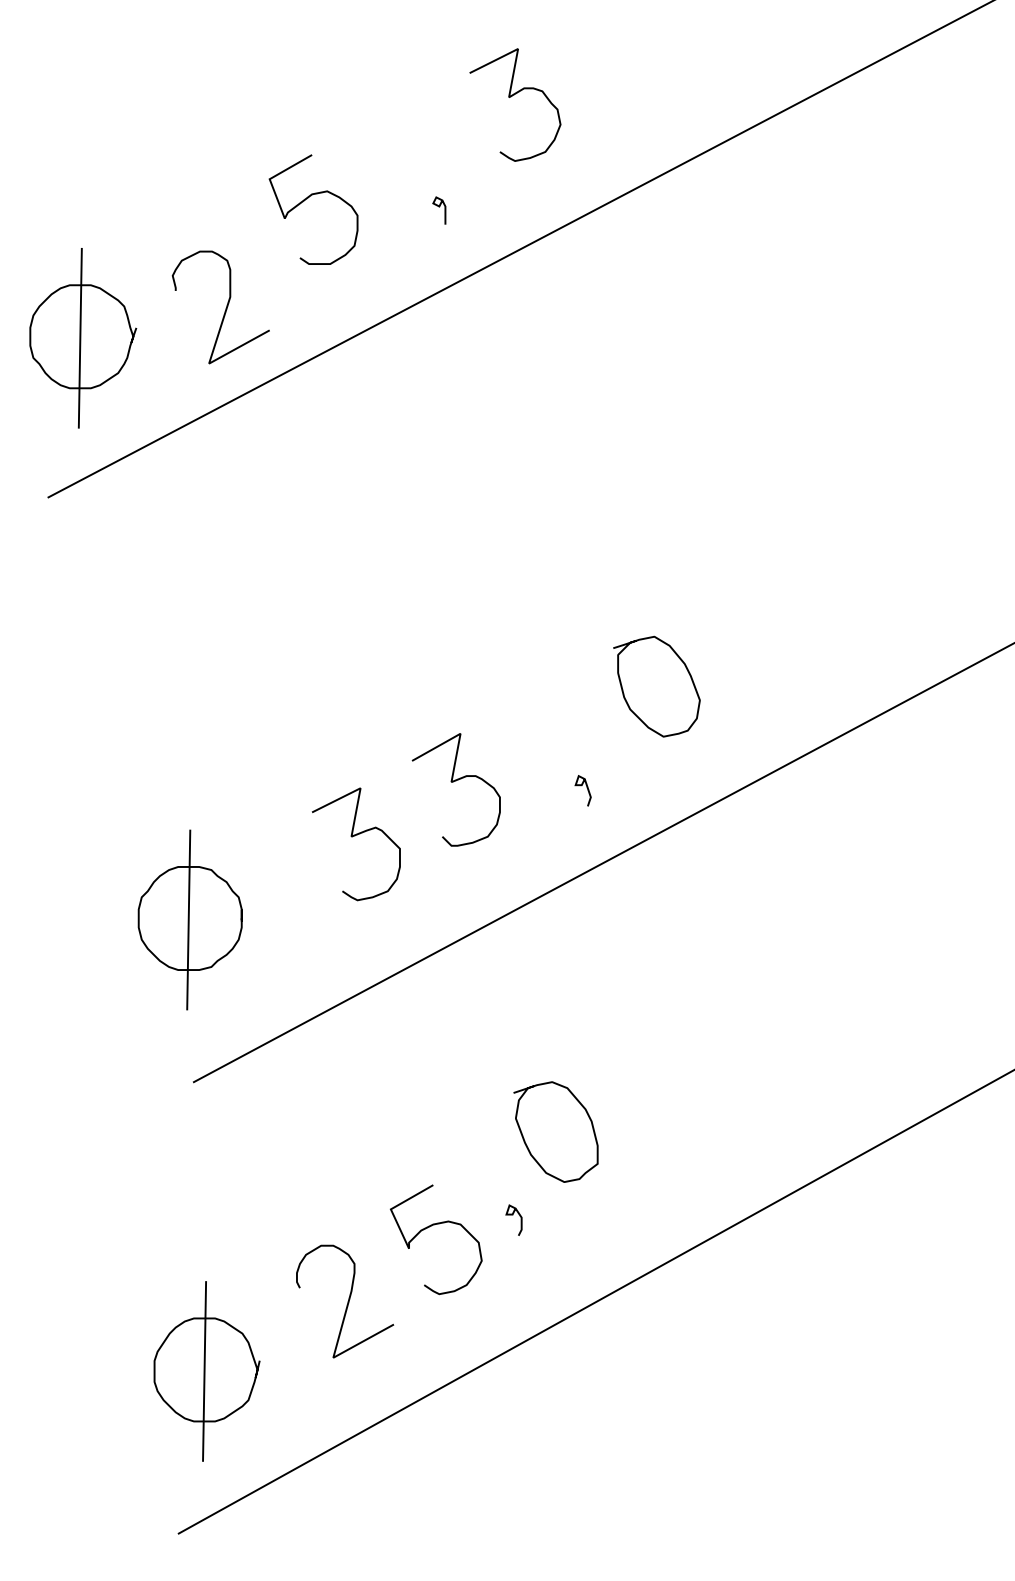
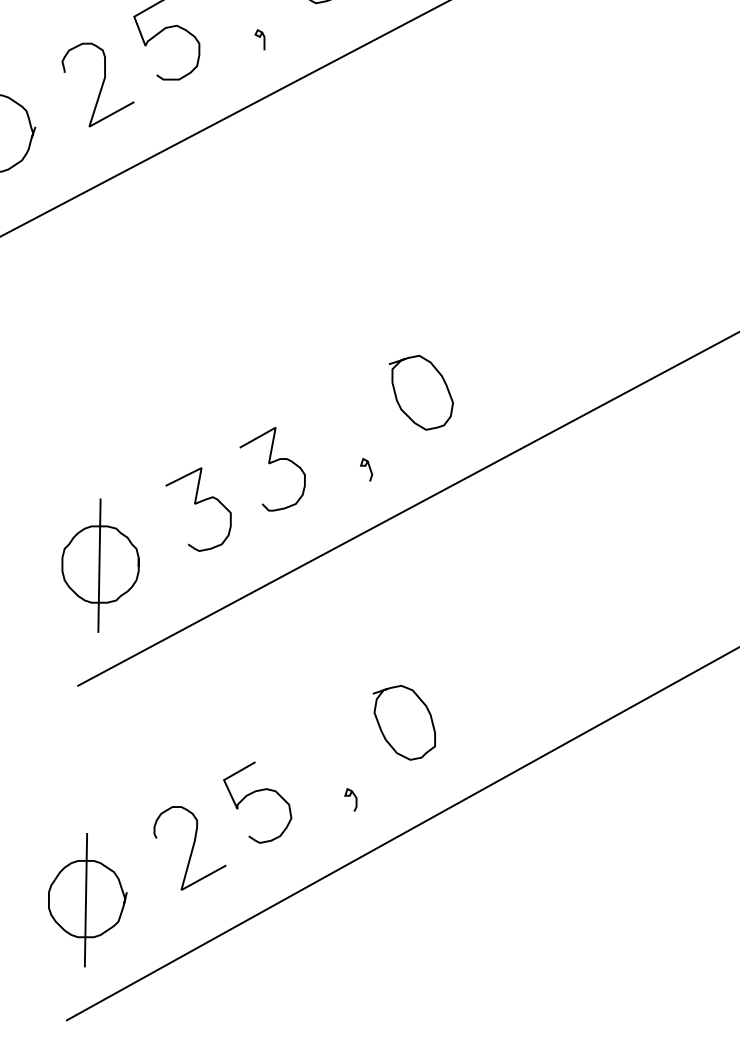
curve: (225, 308) -> (101, 85), moved
part: (189, 919) -> (100, 565), moved
part: (555, 1131) -> (403, 722), moved
curve: (513, 1215) -> (350, 796), moved

